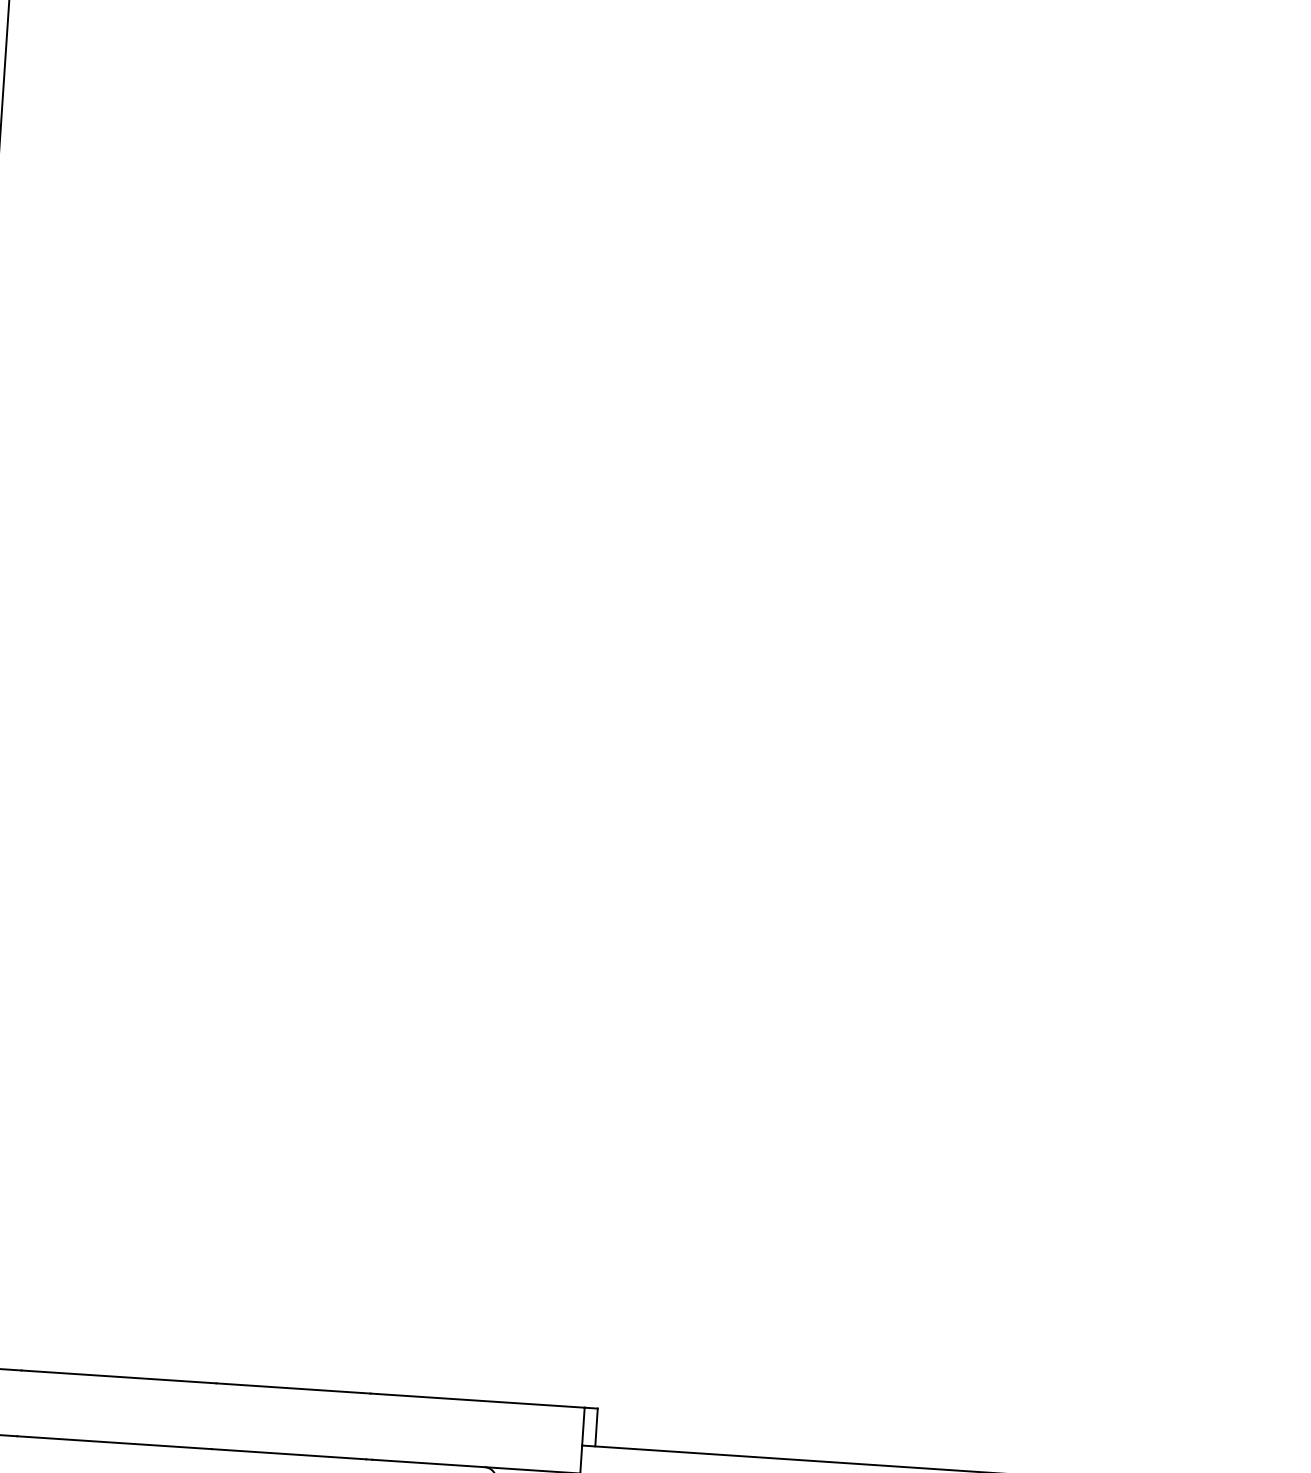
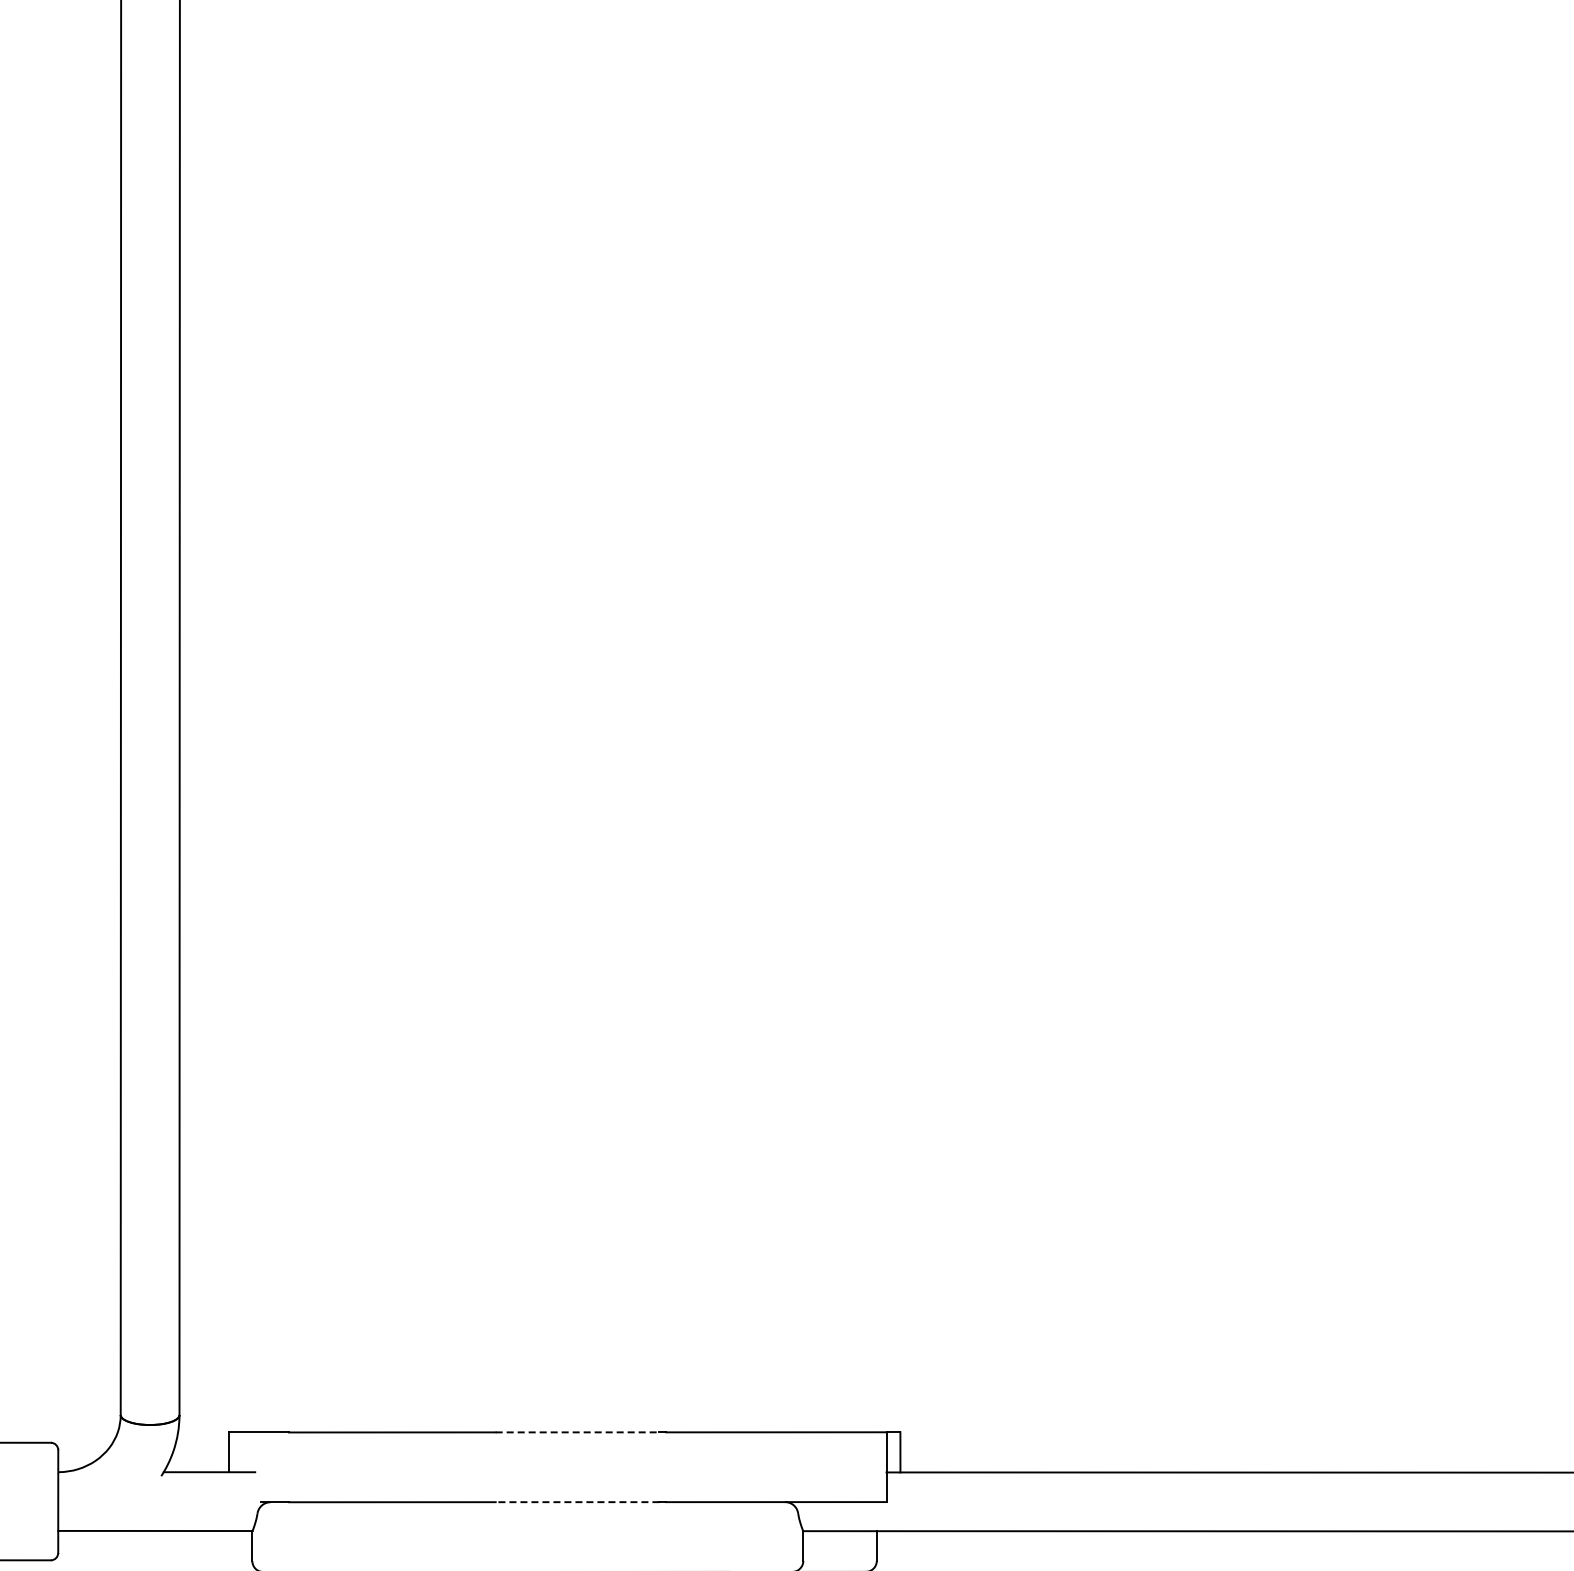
line: (293, 1388) -> (577, 1432), solid -> dashed
line: (289, 1454) -> (577, 1502), solid -> dashed

